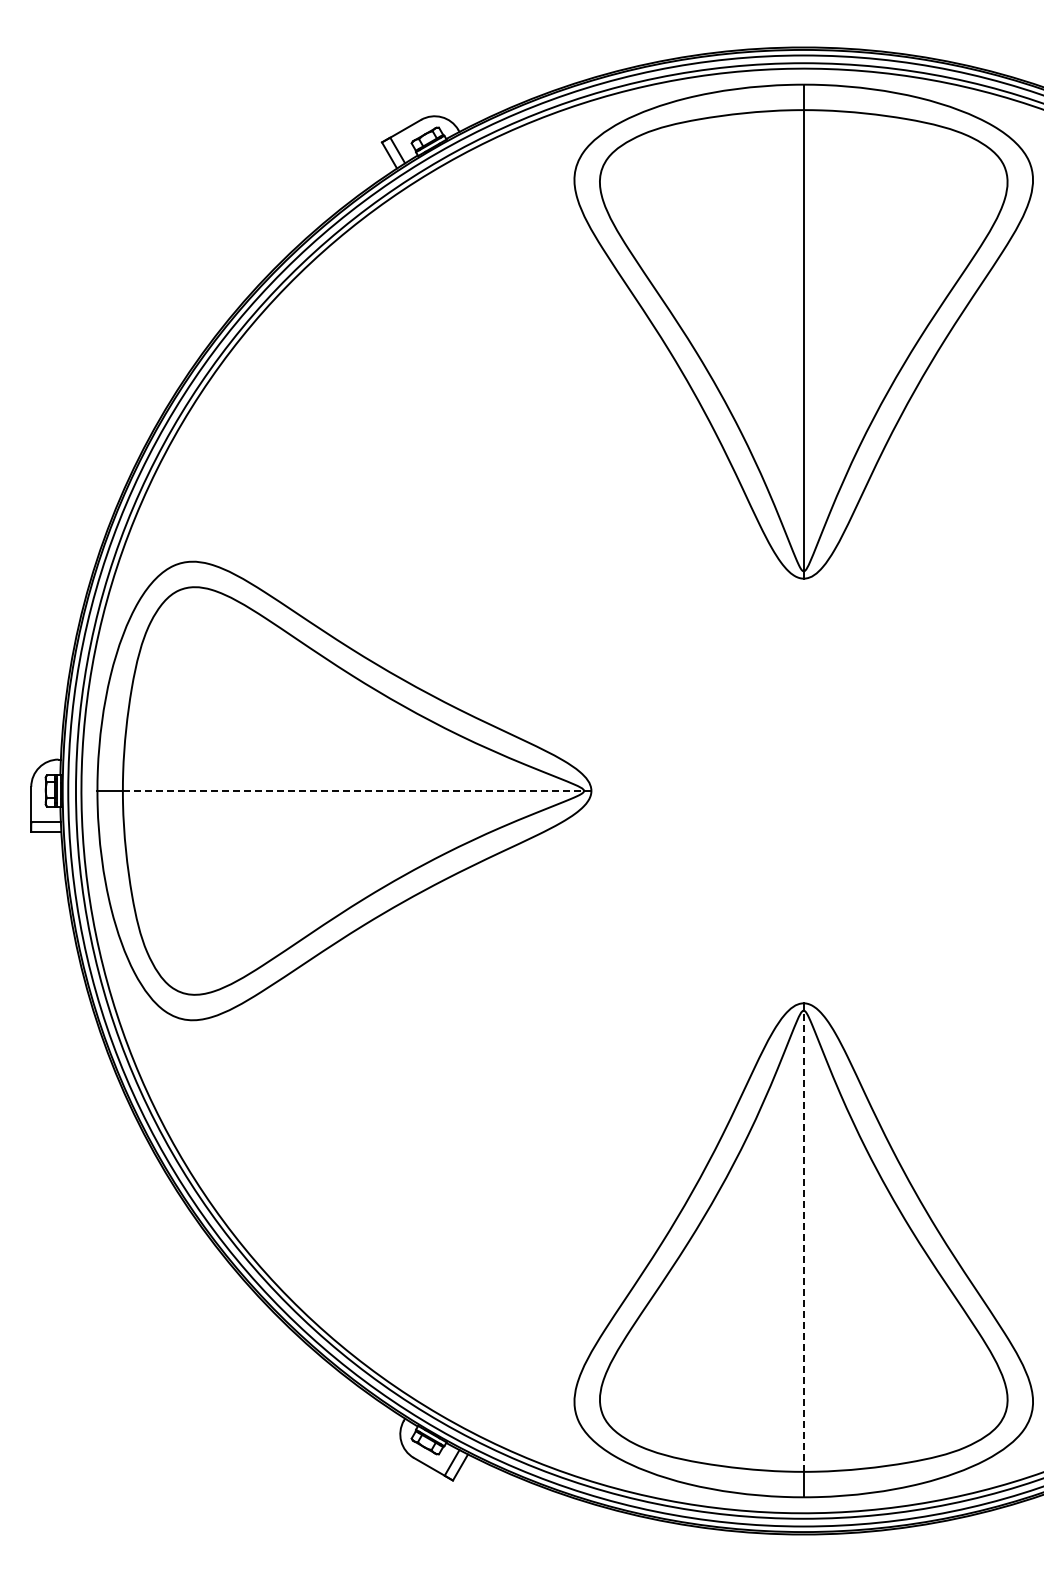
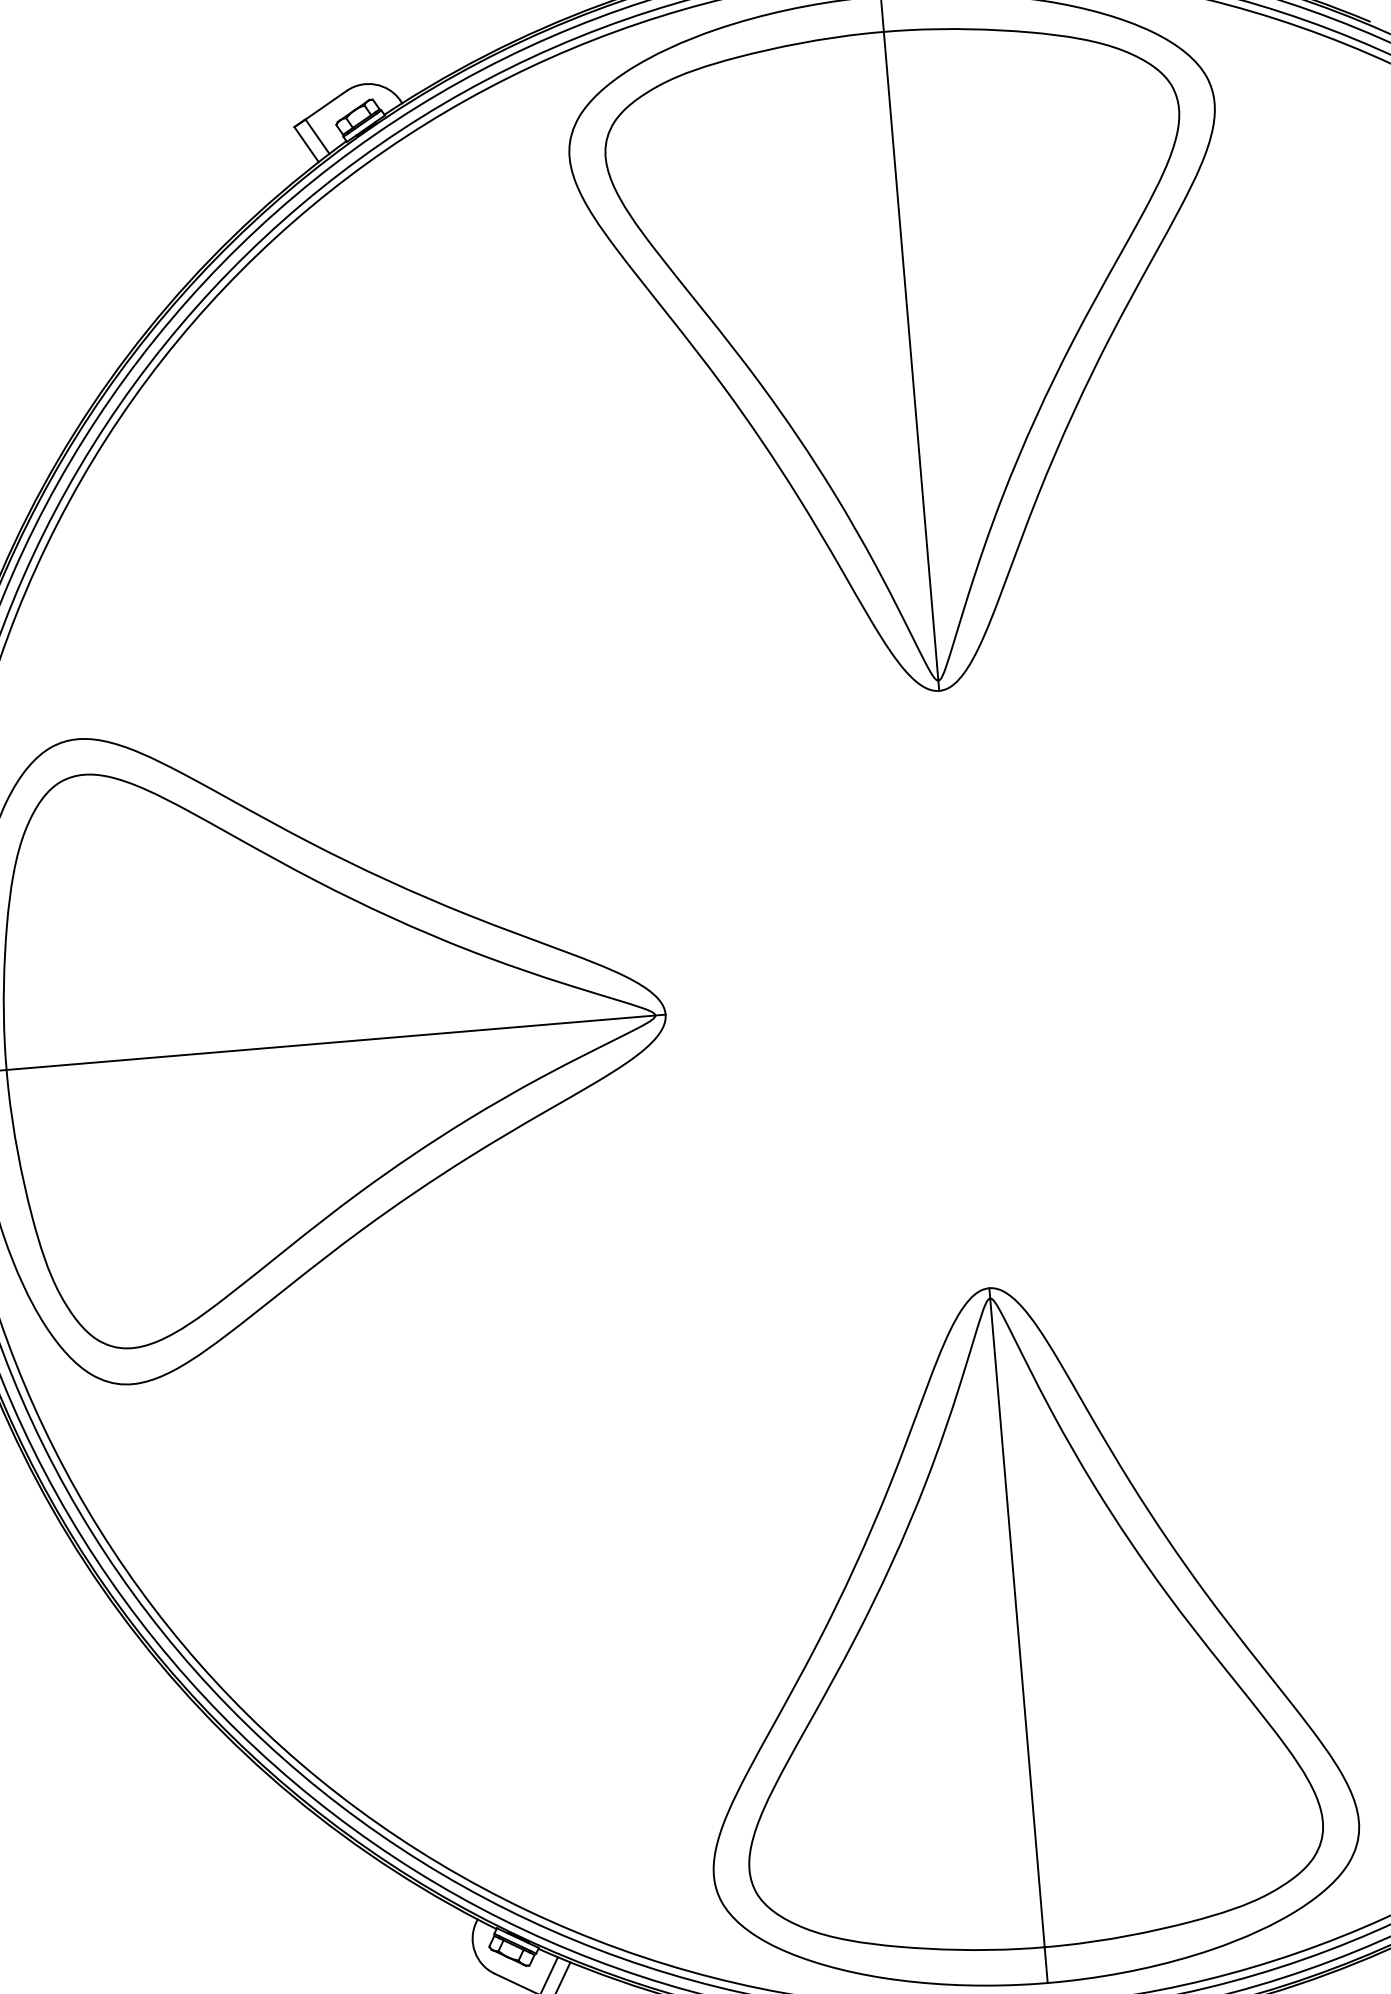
line: (353, 791) -> (331, 1043), dashed -> solid
line: (803, 1241) -> (1017, 1623), dashed -> solid

